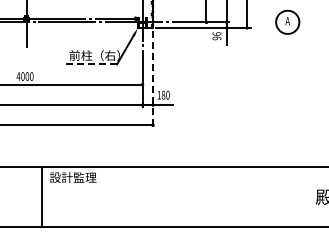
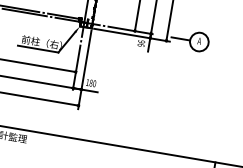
line: (263, 22) -> (180, 38), added
line: (91, 64) -> (38, 49), dashed -> solid
line: (153, 80) -> (85, 70), dashed -> solid

